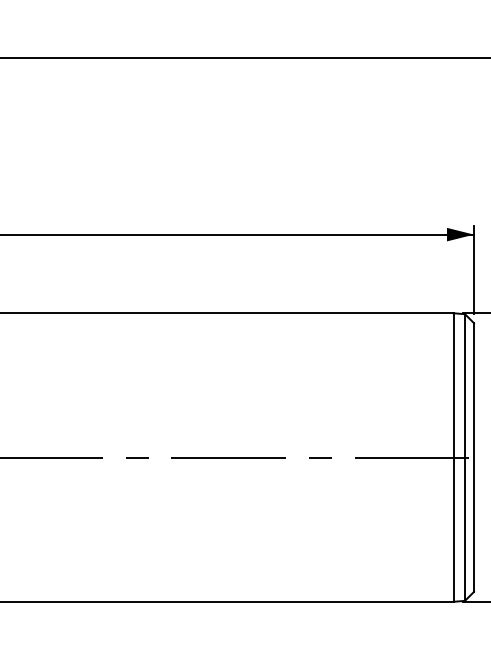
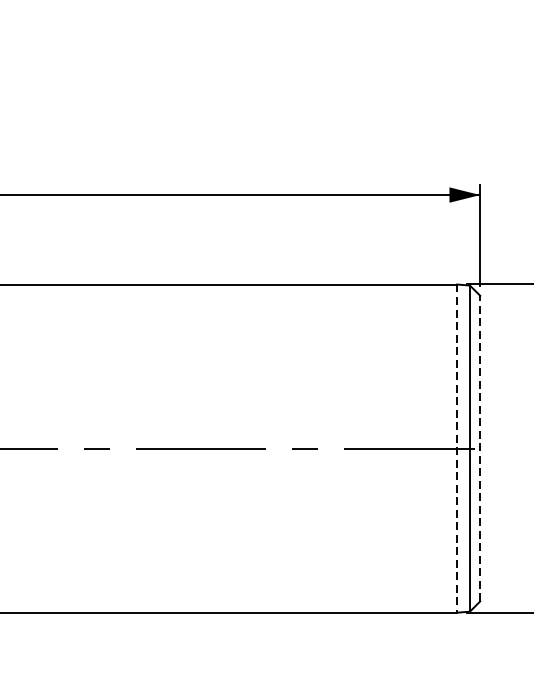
line: (474, 457) -> (480, 448), solid -> dashed
line: (453, 458) -> (456, 449), solid -> dashed

